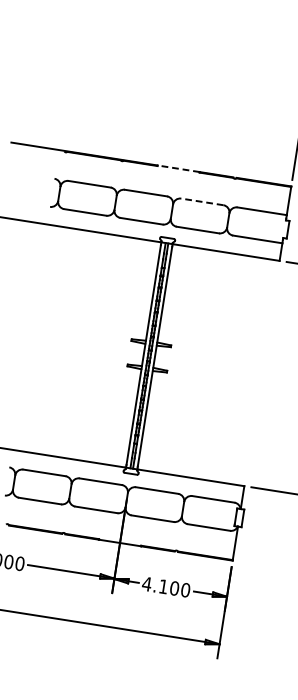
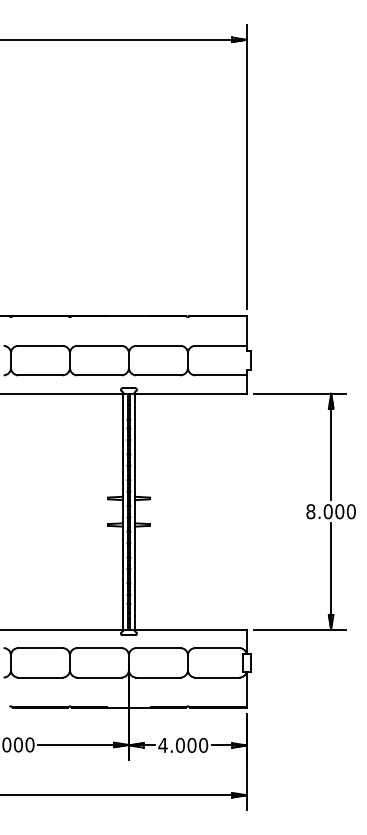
line: (178, 168) -> (128, 315), dashed -> solid
line: (201, 201) -> (157, 345), dashed -> solid
text: (163, 585) -> (180, 744), 4.100 -> 4.000

